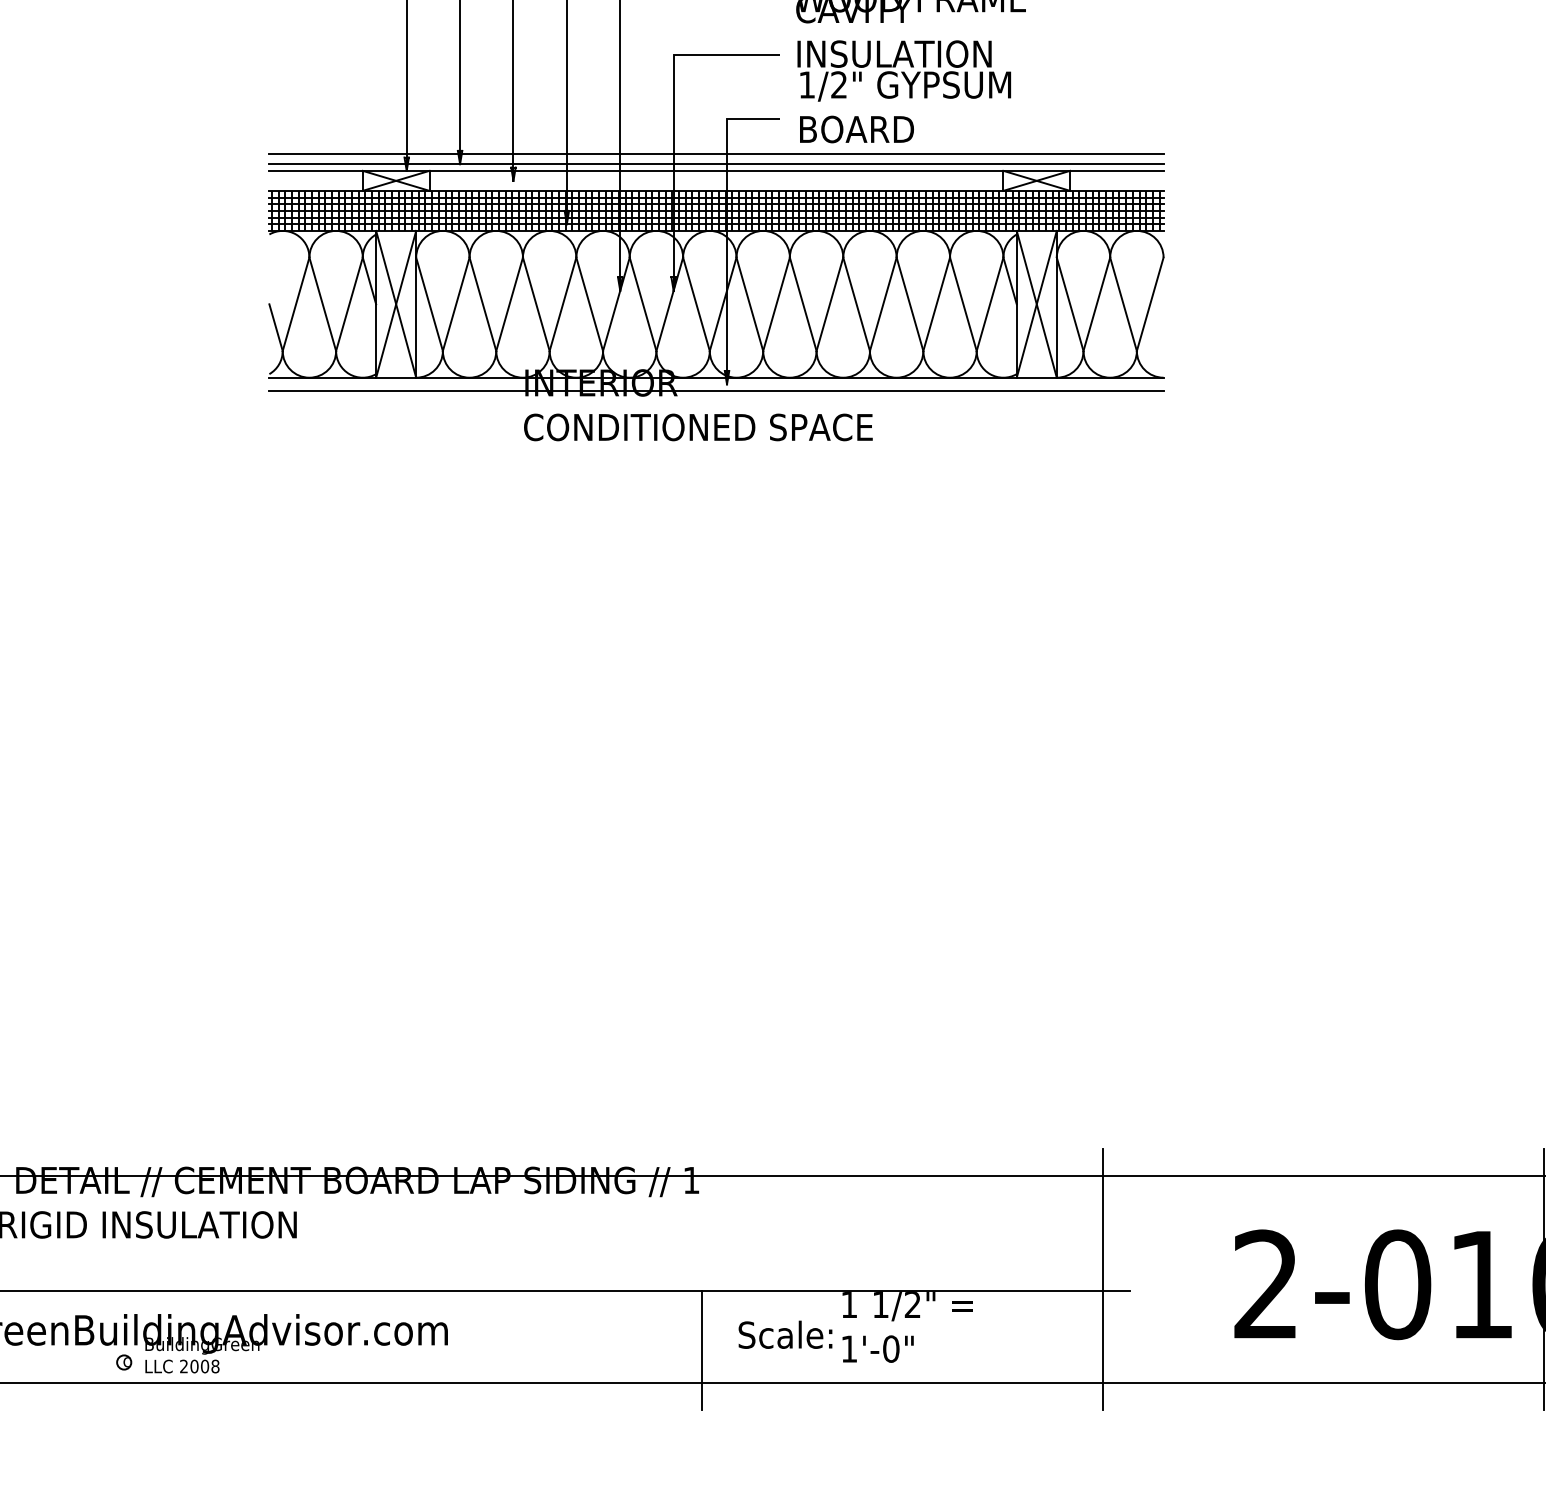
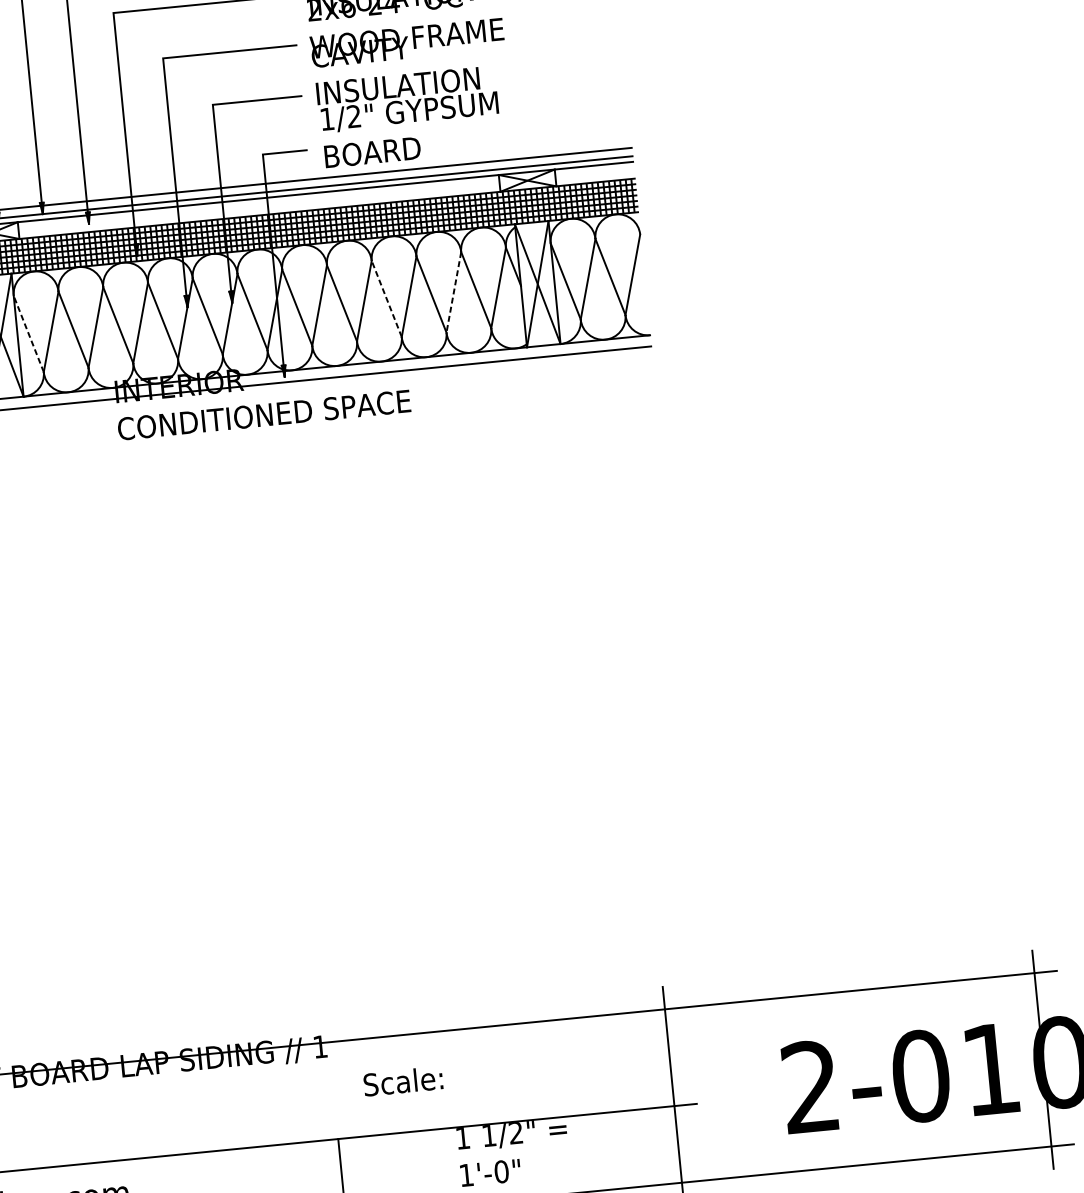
line: (429, 304) -> (28, 334), solid -> dashed
line: (856, 304) -> (386, 299), solid -> dashed
line: (936, 304) -> (453, 292), solid -> dashed
text: (785, 1334) -> (403, 1081), moved

